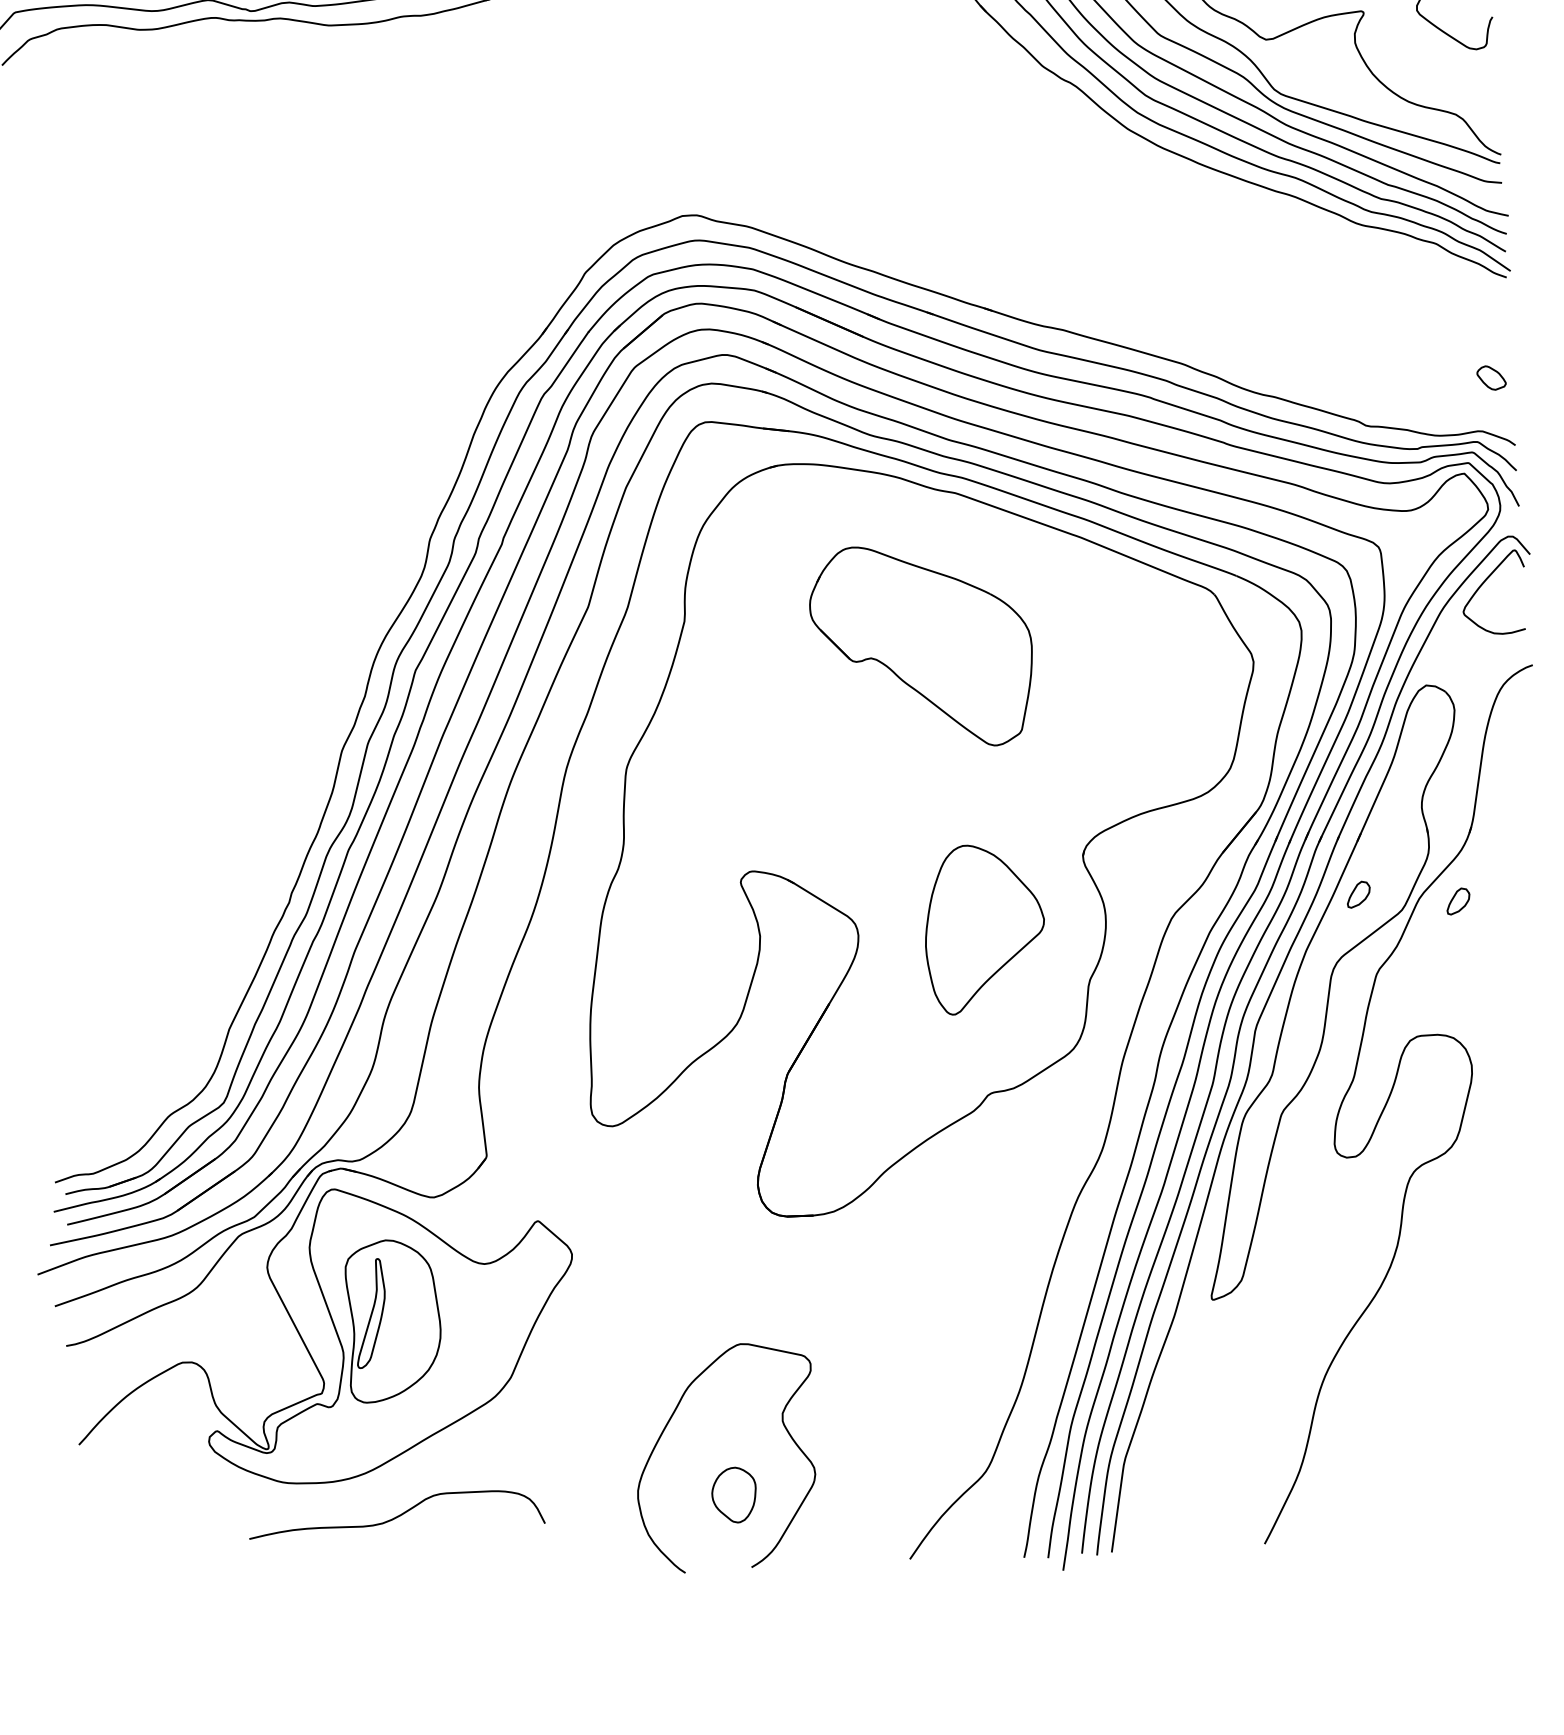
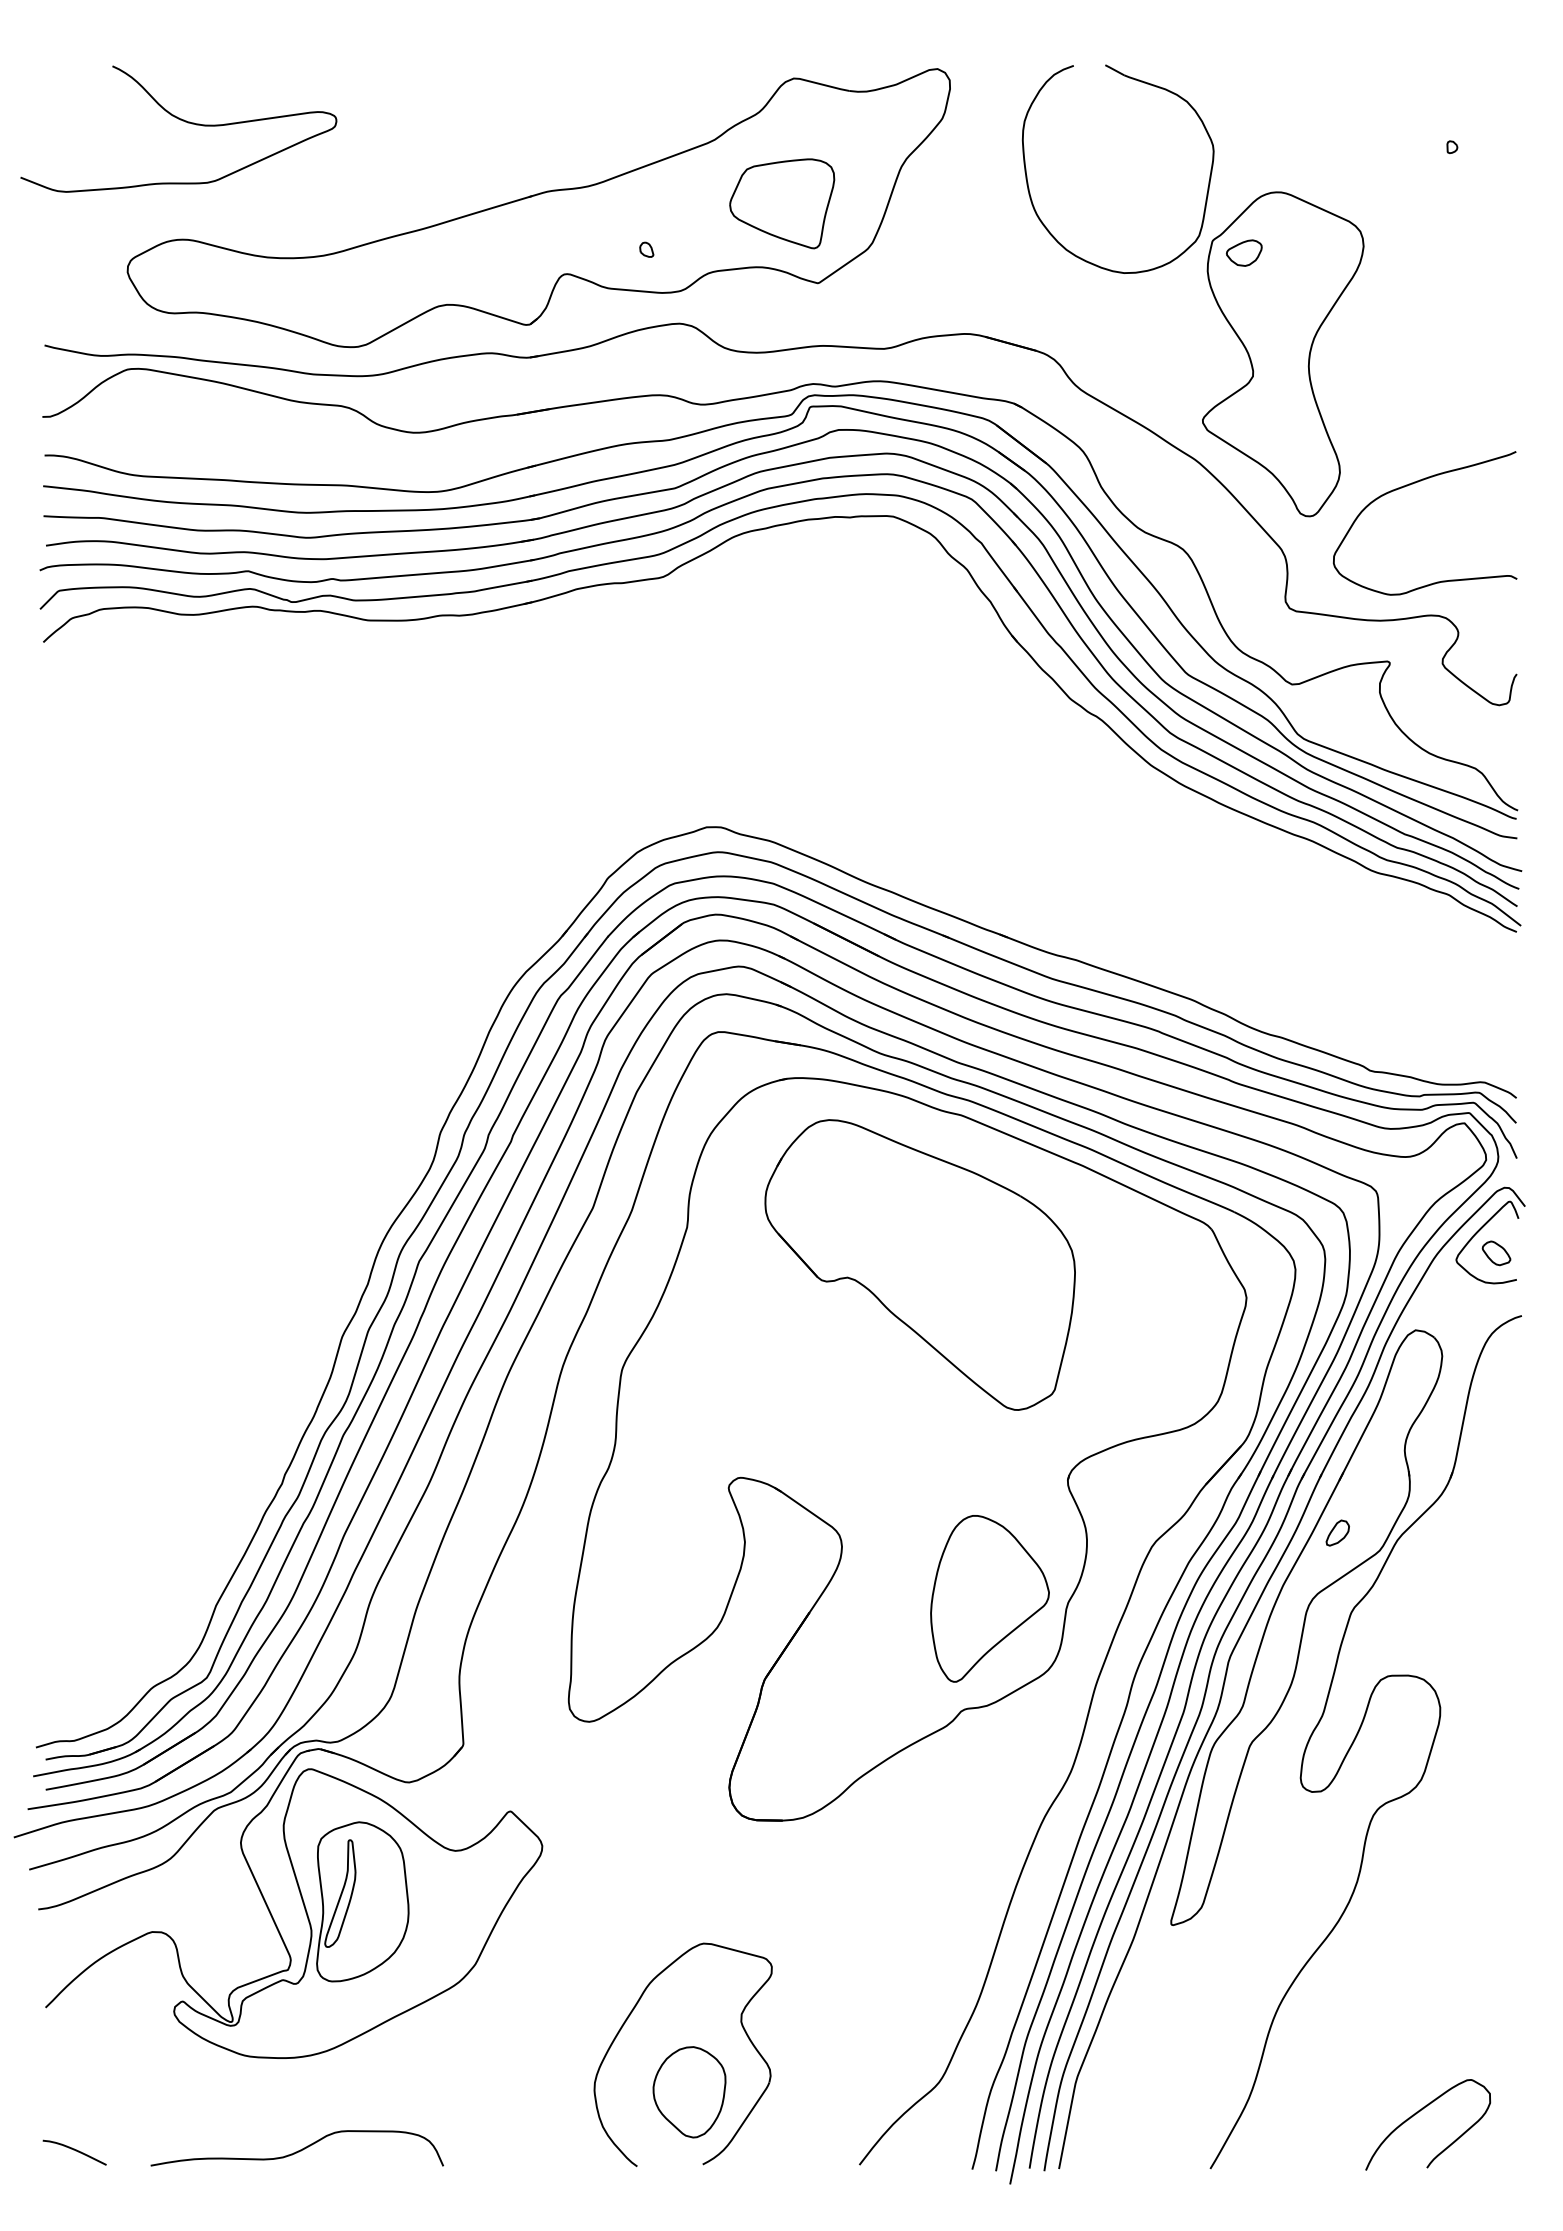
part: (1491, 378) -> (1496, 1253), moved
part: (921, 646) -> (919, 1264), size x1.43
part: (1458, 900) -> (1435, 1544), removed
part: (984, 928) -> (989, 1598), moved
curve: (1472, 1475) -> (1419, 2112), added
part: (734, 1495) -> (689, 2092), size x1.67
curve: (397, 1515) -> (298, 2150), moved
curve: (117, 1588) -> (75, 2151), added

